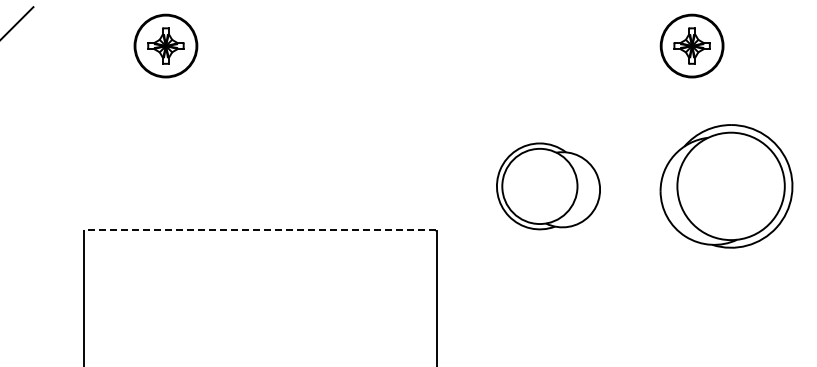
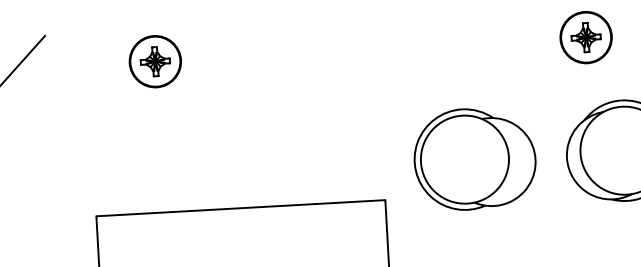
part: (548, 186) -> (474, 159), size x1.43
line: (260, 230) -> (241, 208), dashed -> solid

